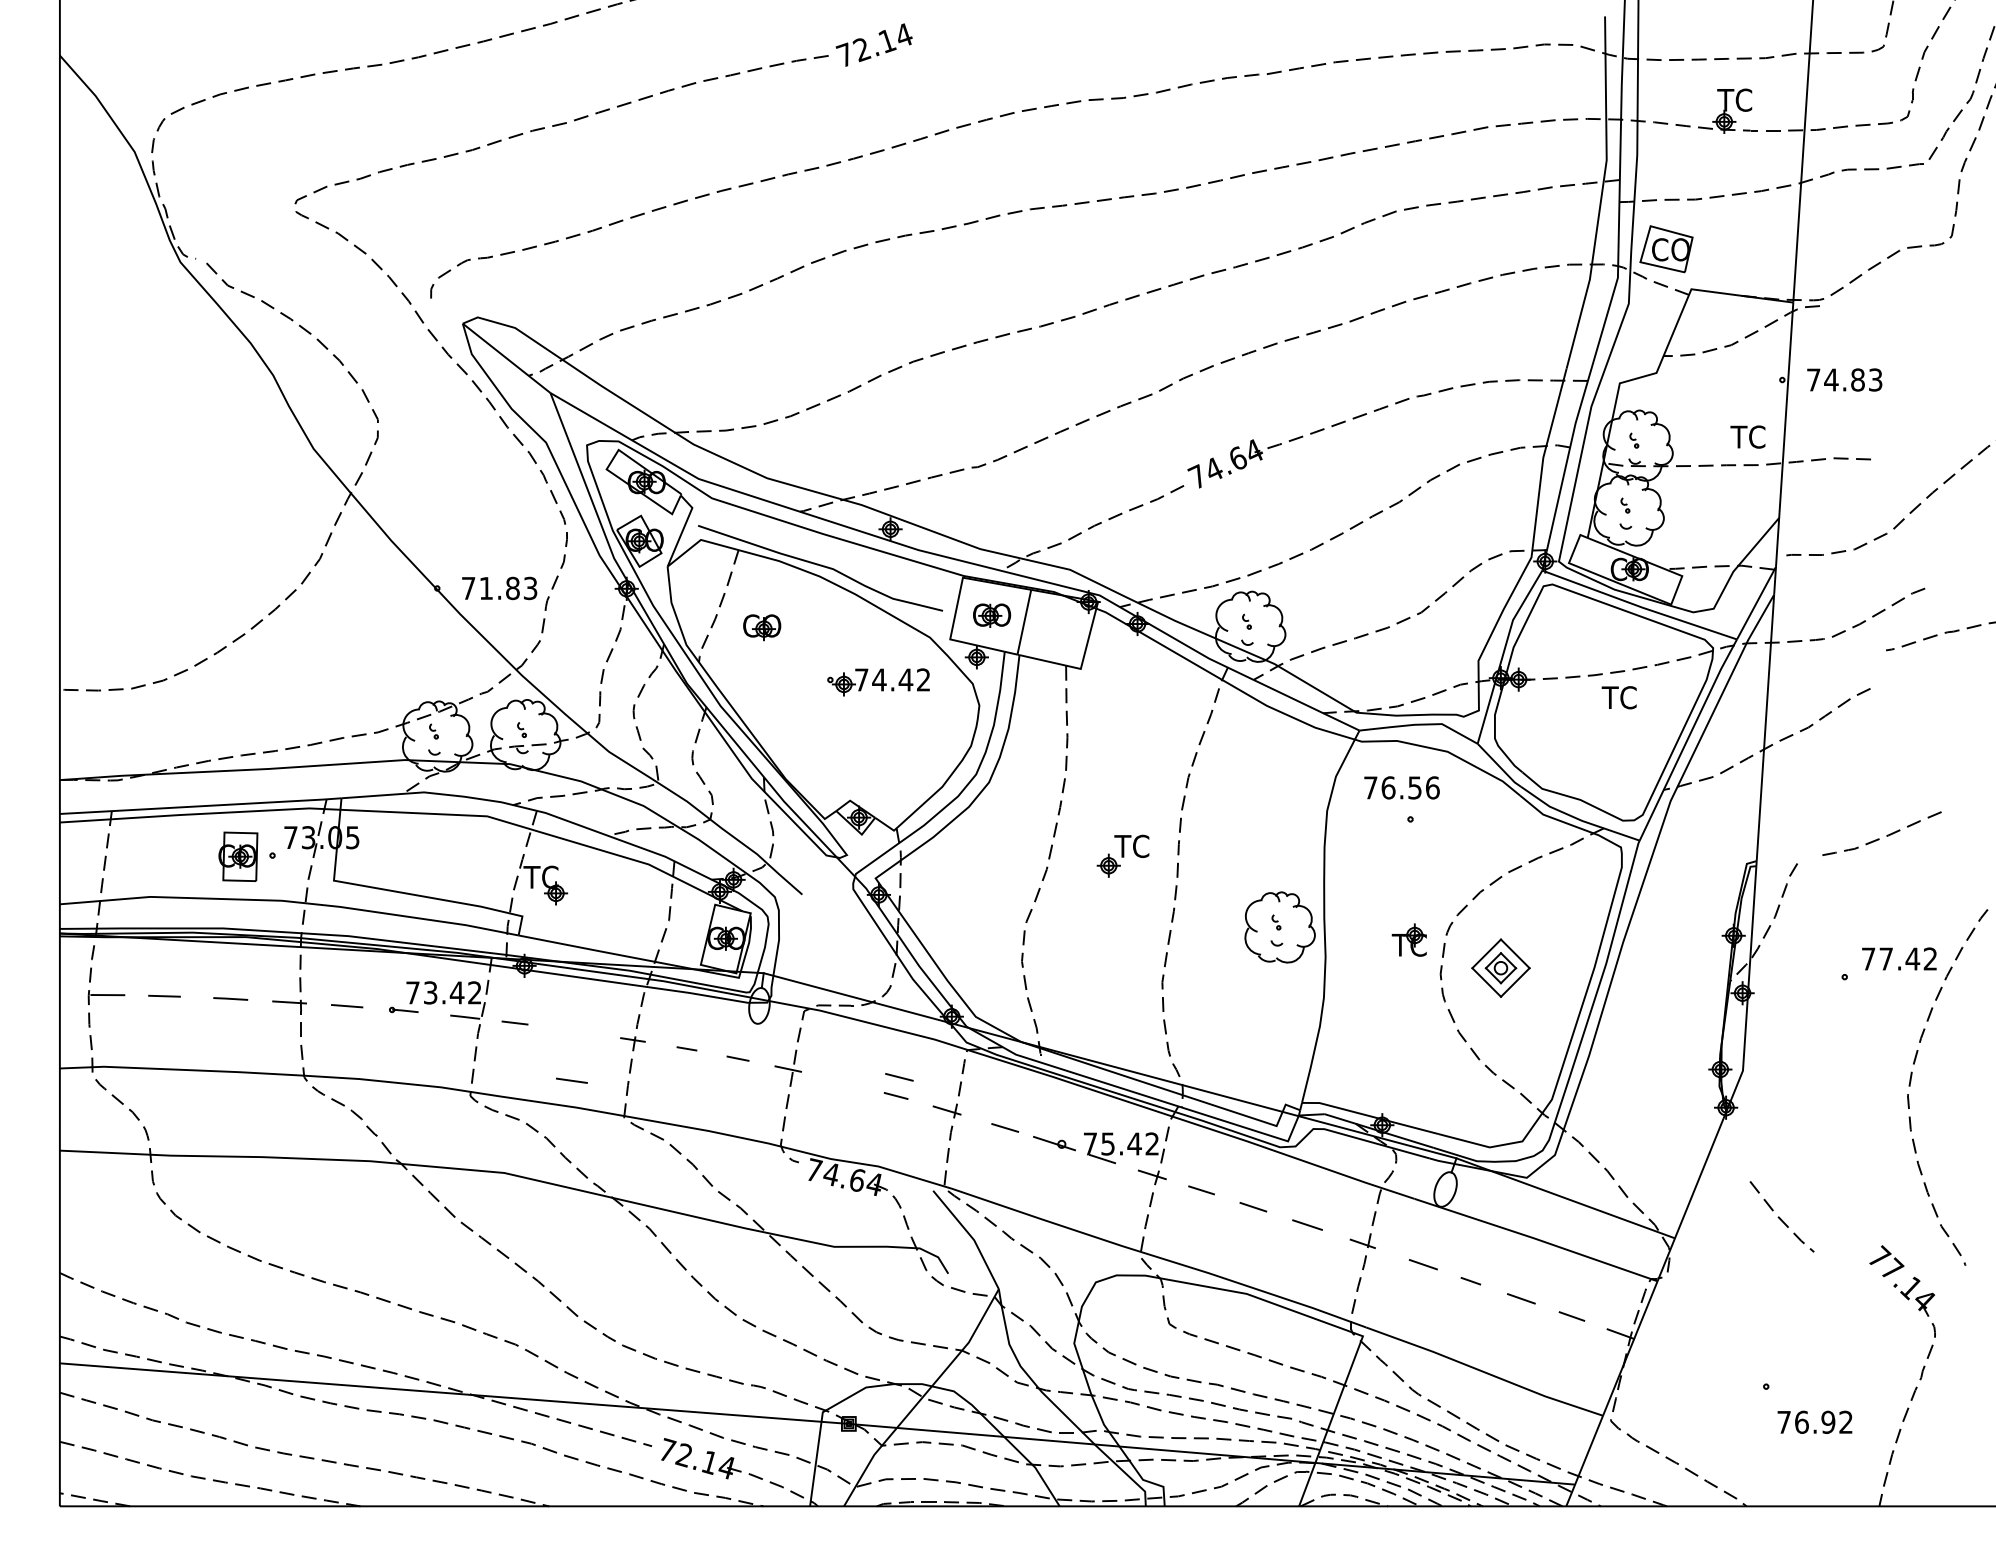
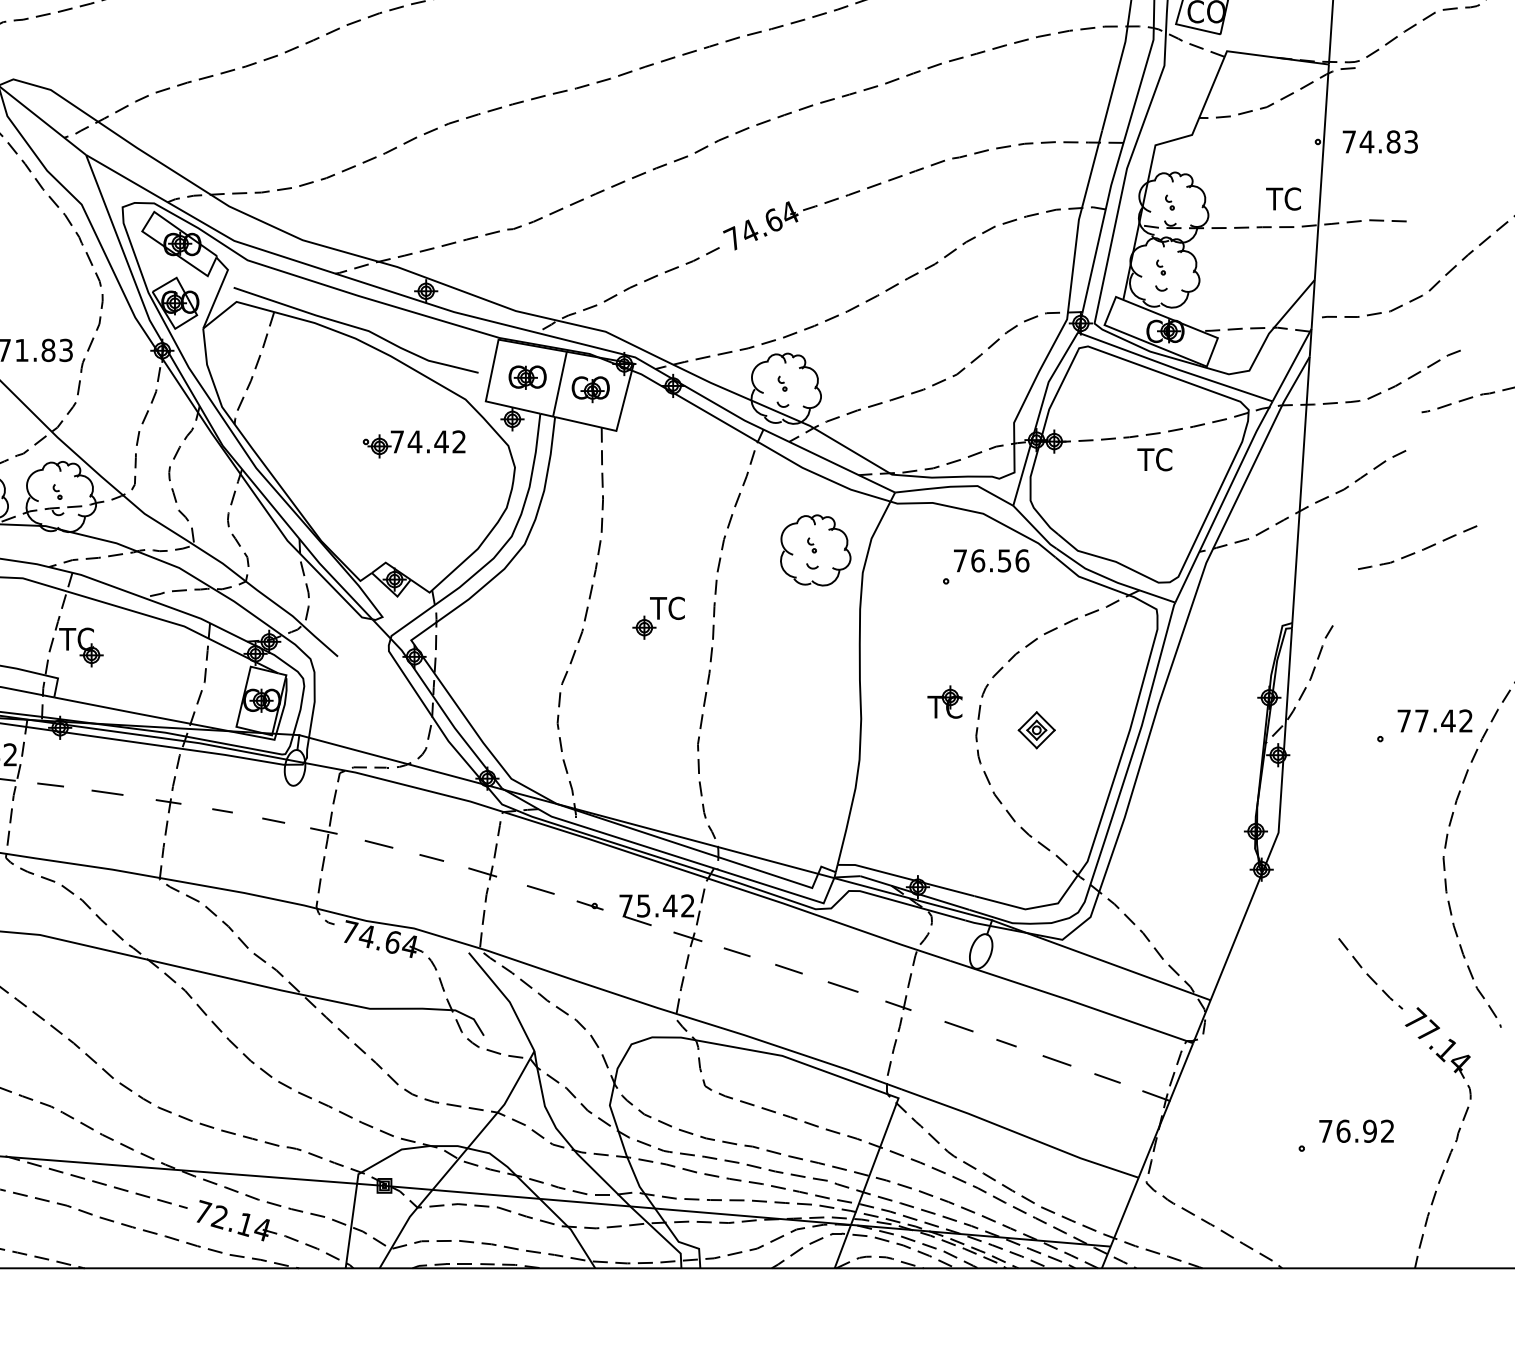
part: (762, 627) -> (591, 389), moved
text: (1401, 787) -> (991, 560), moved
curve: (1886, 835) -> (1422, 549), moved
part: (1279, 927) -> (815, 550), moved
part: (1501, 968) -> (1037, 730), size x0.62
line: (899, 1077) -> (379, 844), moved
line: (571, 1080) -> (107, 792), moved
part: (1054, 1143) -> (590, 905), size x0.62
line: (1780, 1217) -> (1369, 974), moved
text: (1814, 1421) -> (1356, 1130), moved

